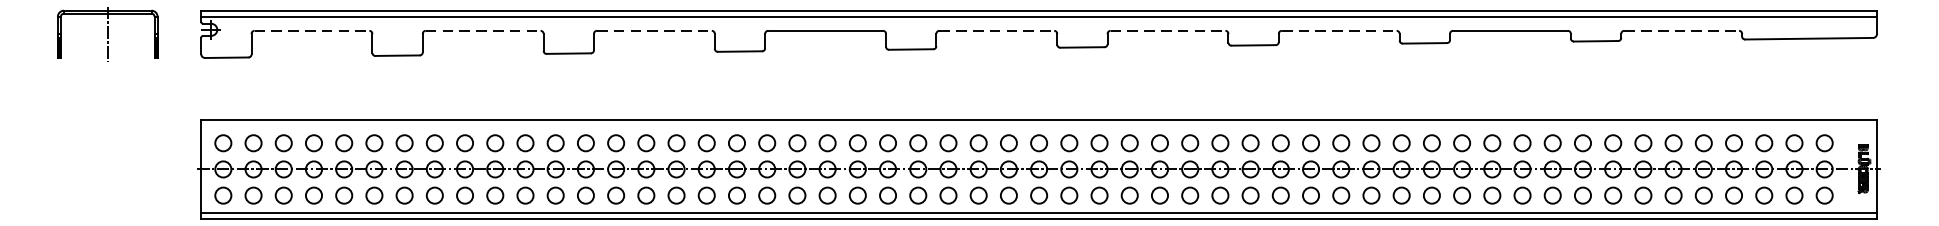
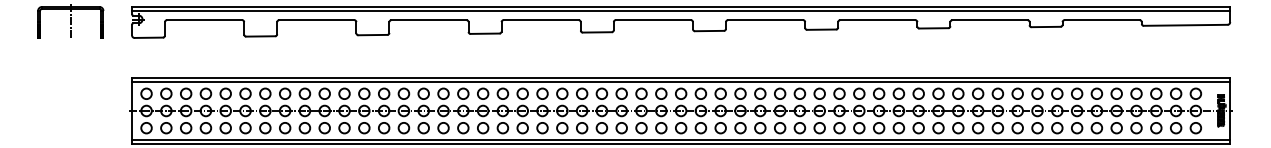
line: (311, 31) -> (204, 20), dashed -> solid
line: (482, 31) -> (316, 20), dashed -> solid
line: (655, 31) -> (429, 20), dashed -> solid
line: (996, 31) -> (653, 20), dashed -> solid
line: (1167, 31) -> (765, 20), dashed -> solid
line: (1338, 31) -> (877, 20), dashed -> solid
line: (1682, 31) -> (1102, 20), dashed -> solid
line: (1039, 125) -> (681, 82), added

